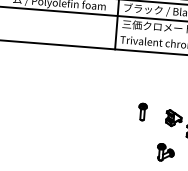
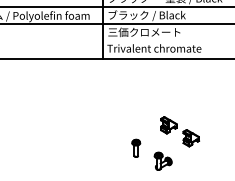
part: (143, 111) -> (136, 147), moved

